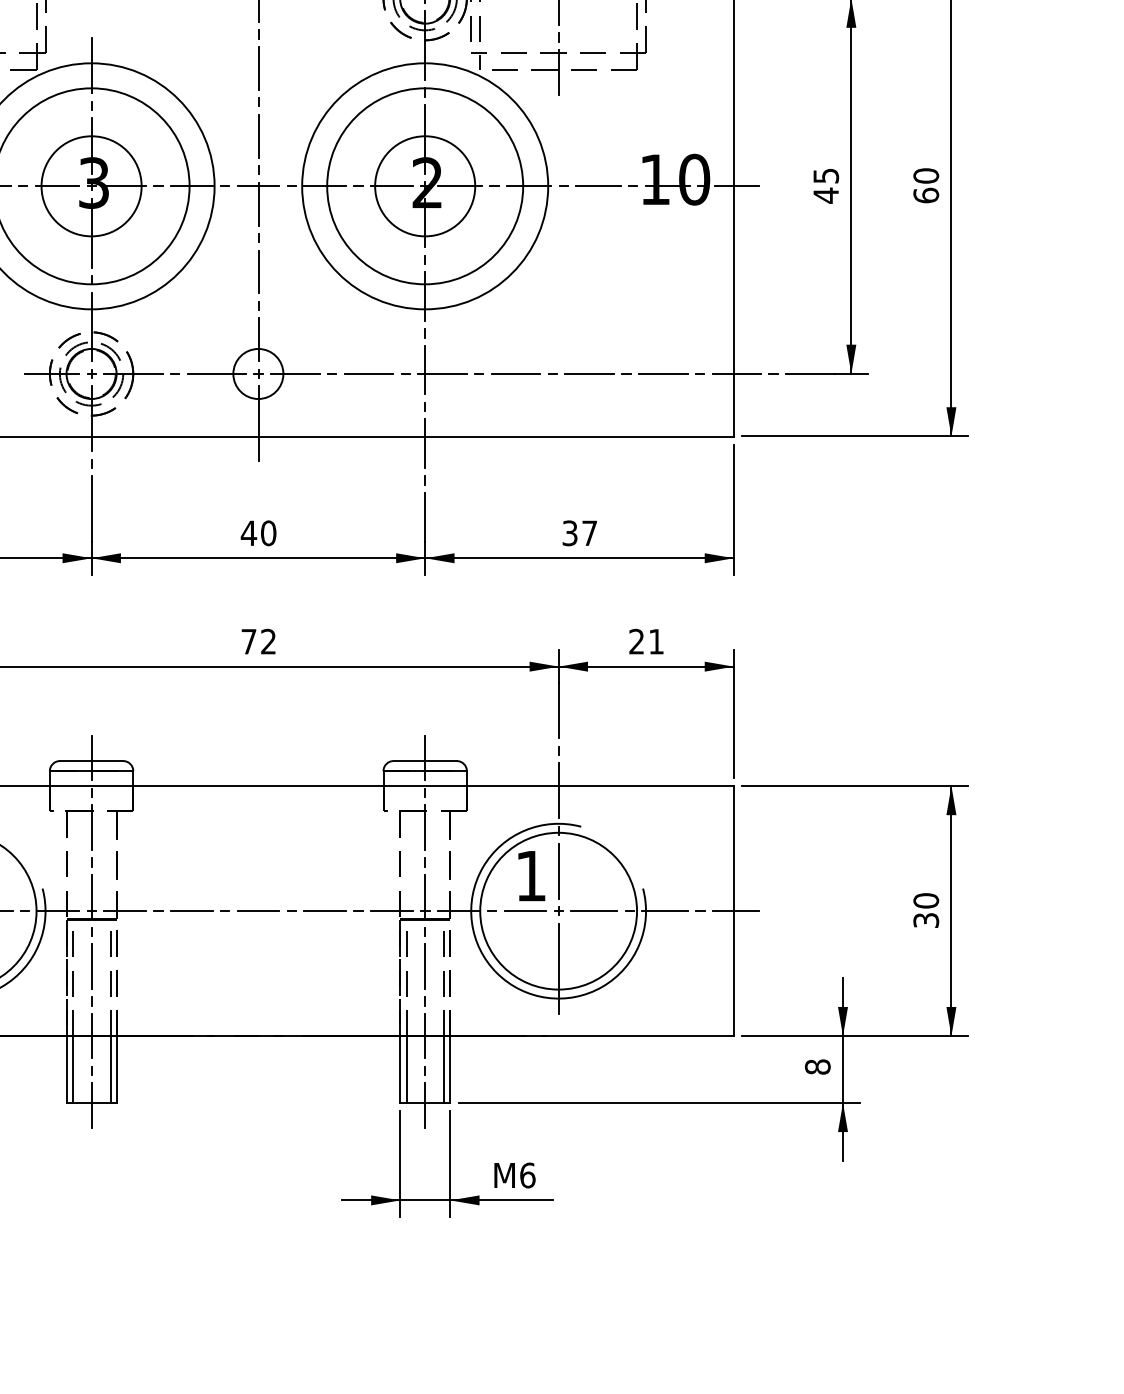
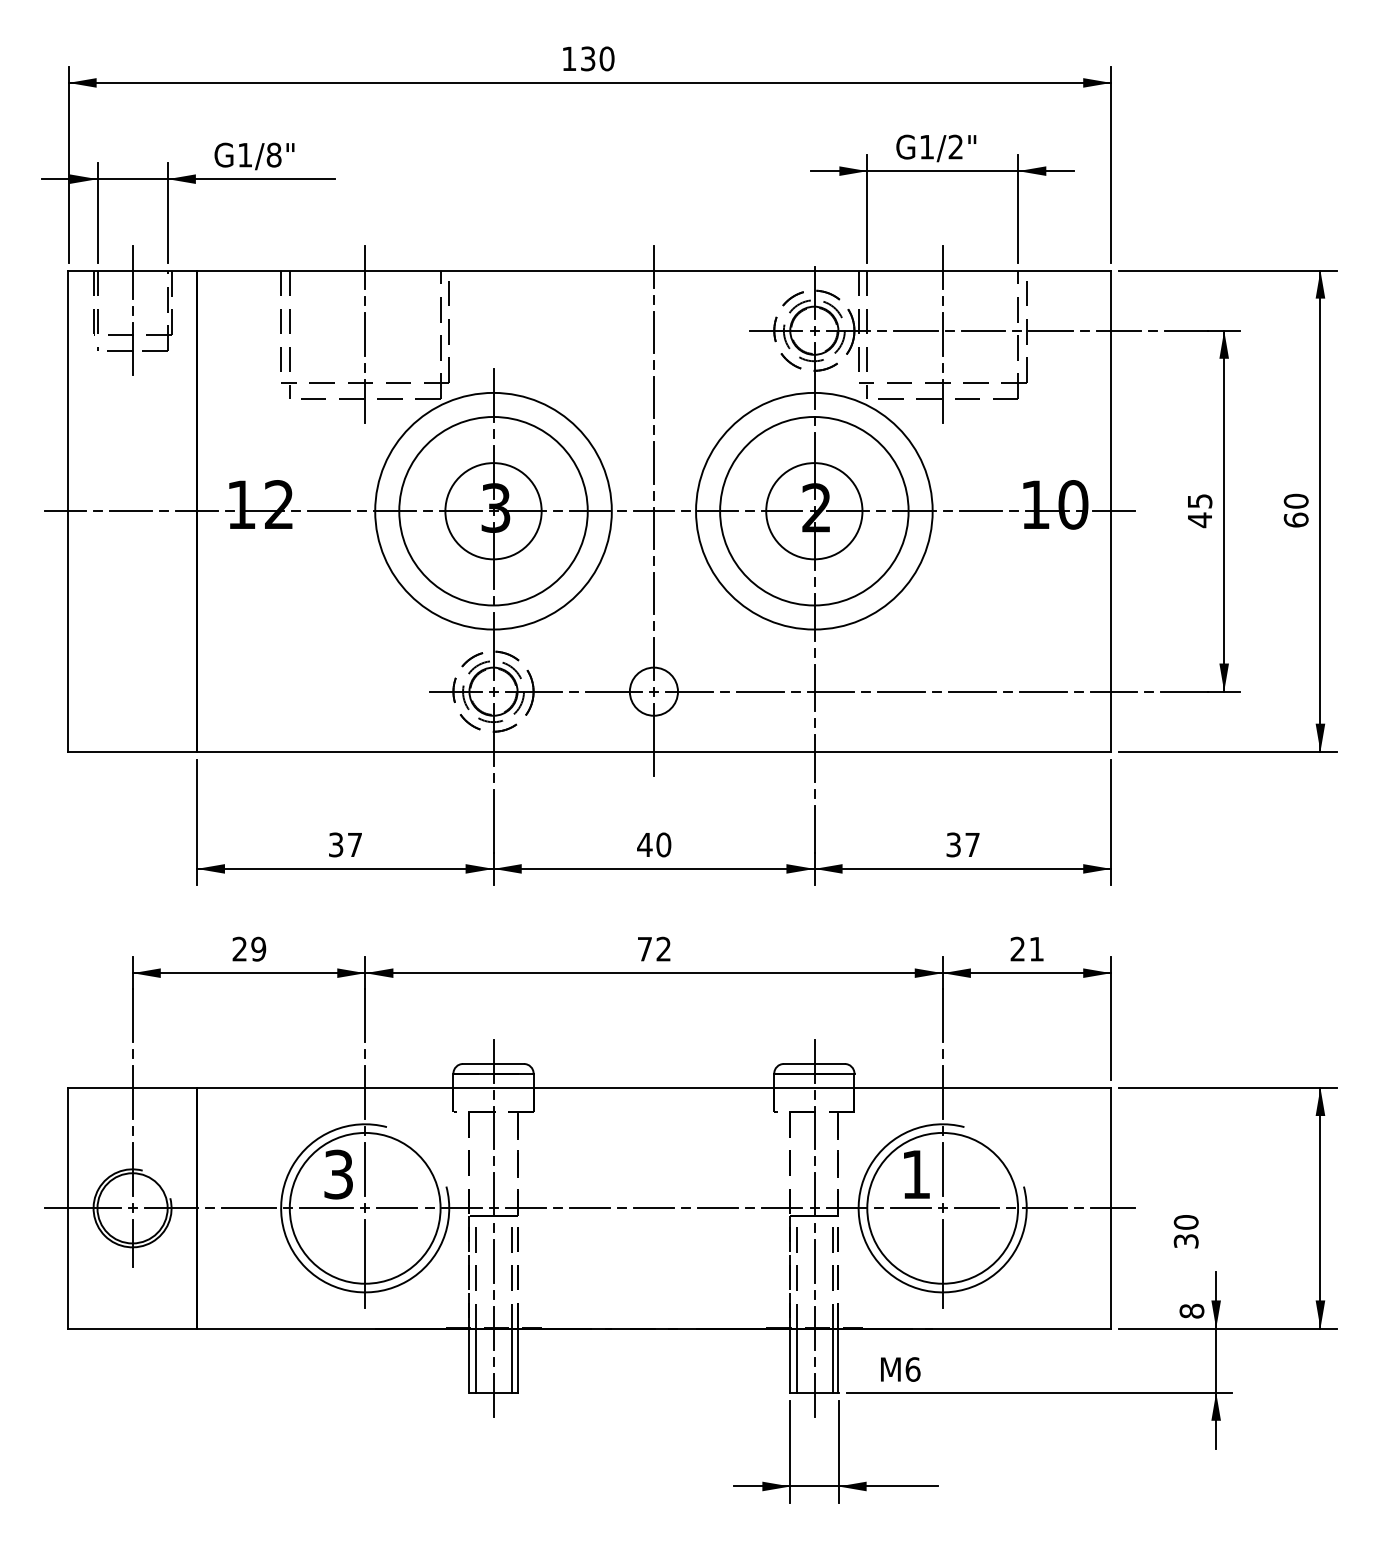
text: (925, 910) -> (1185, 1231), moved
text: (817, 1066) -> (1191, 1310), moved
text: (514, 1175) -> (900, 1369), moved

